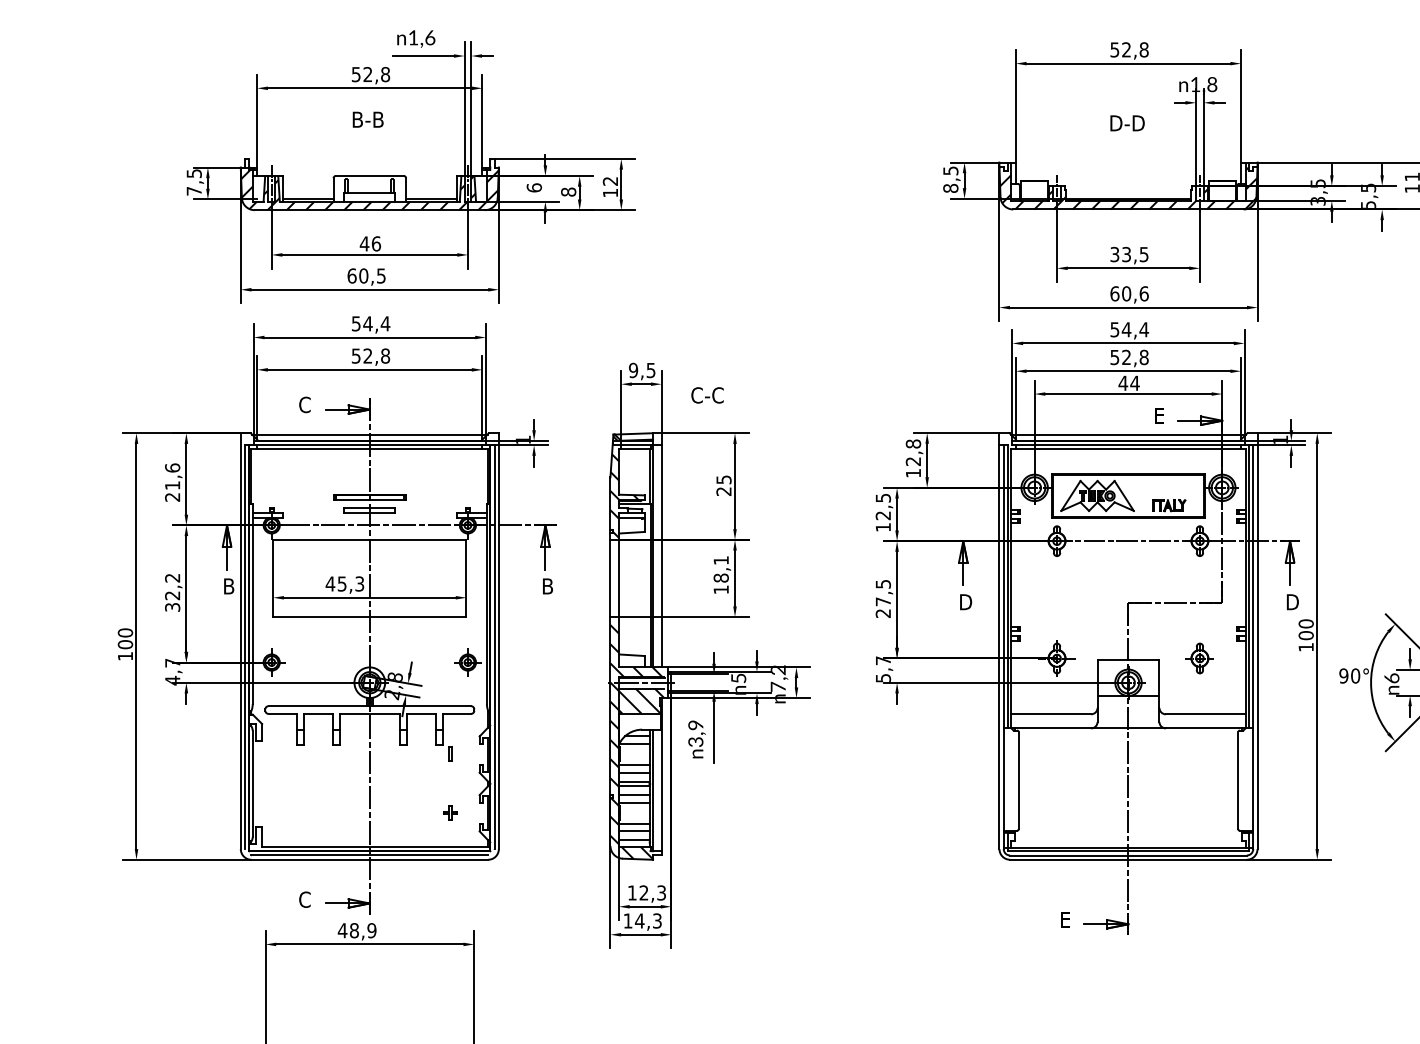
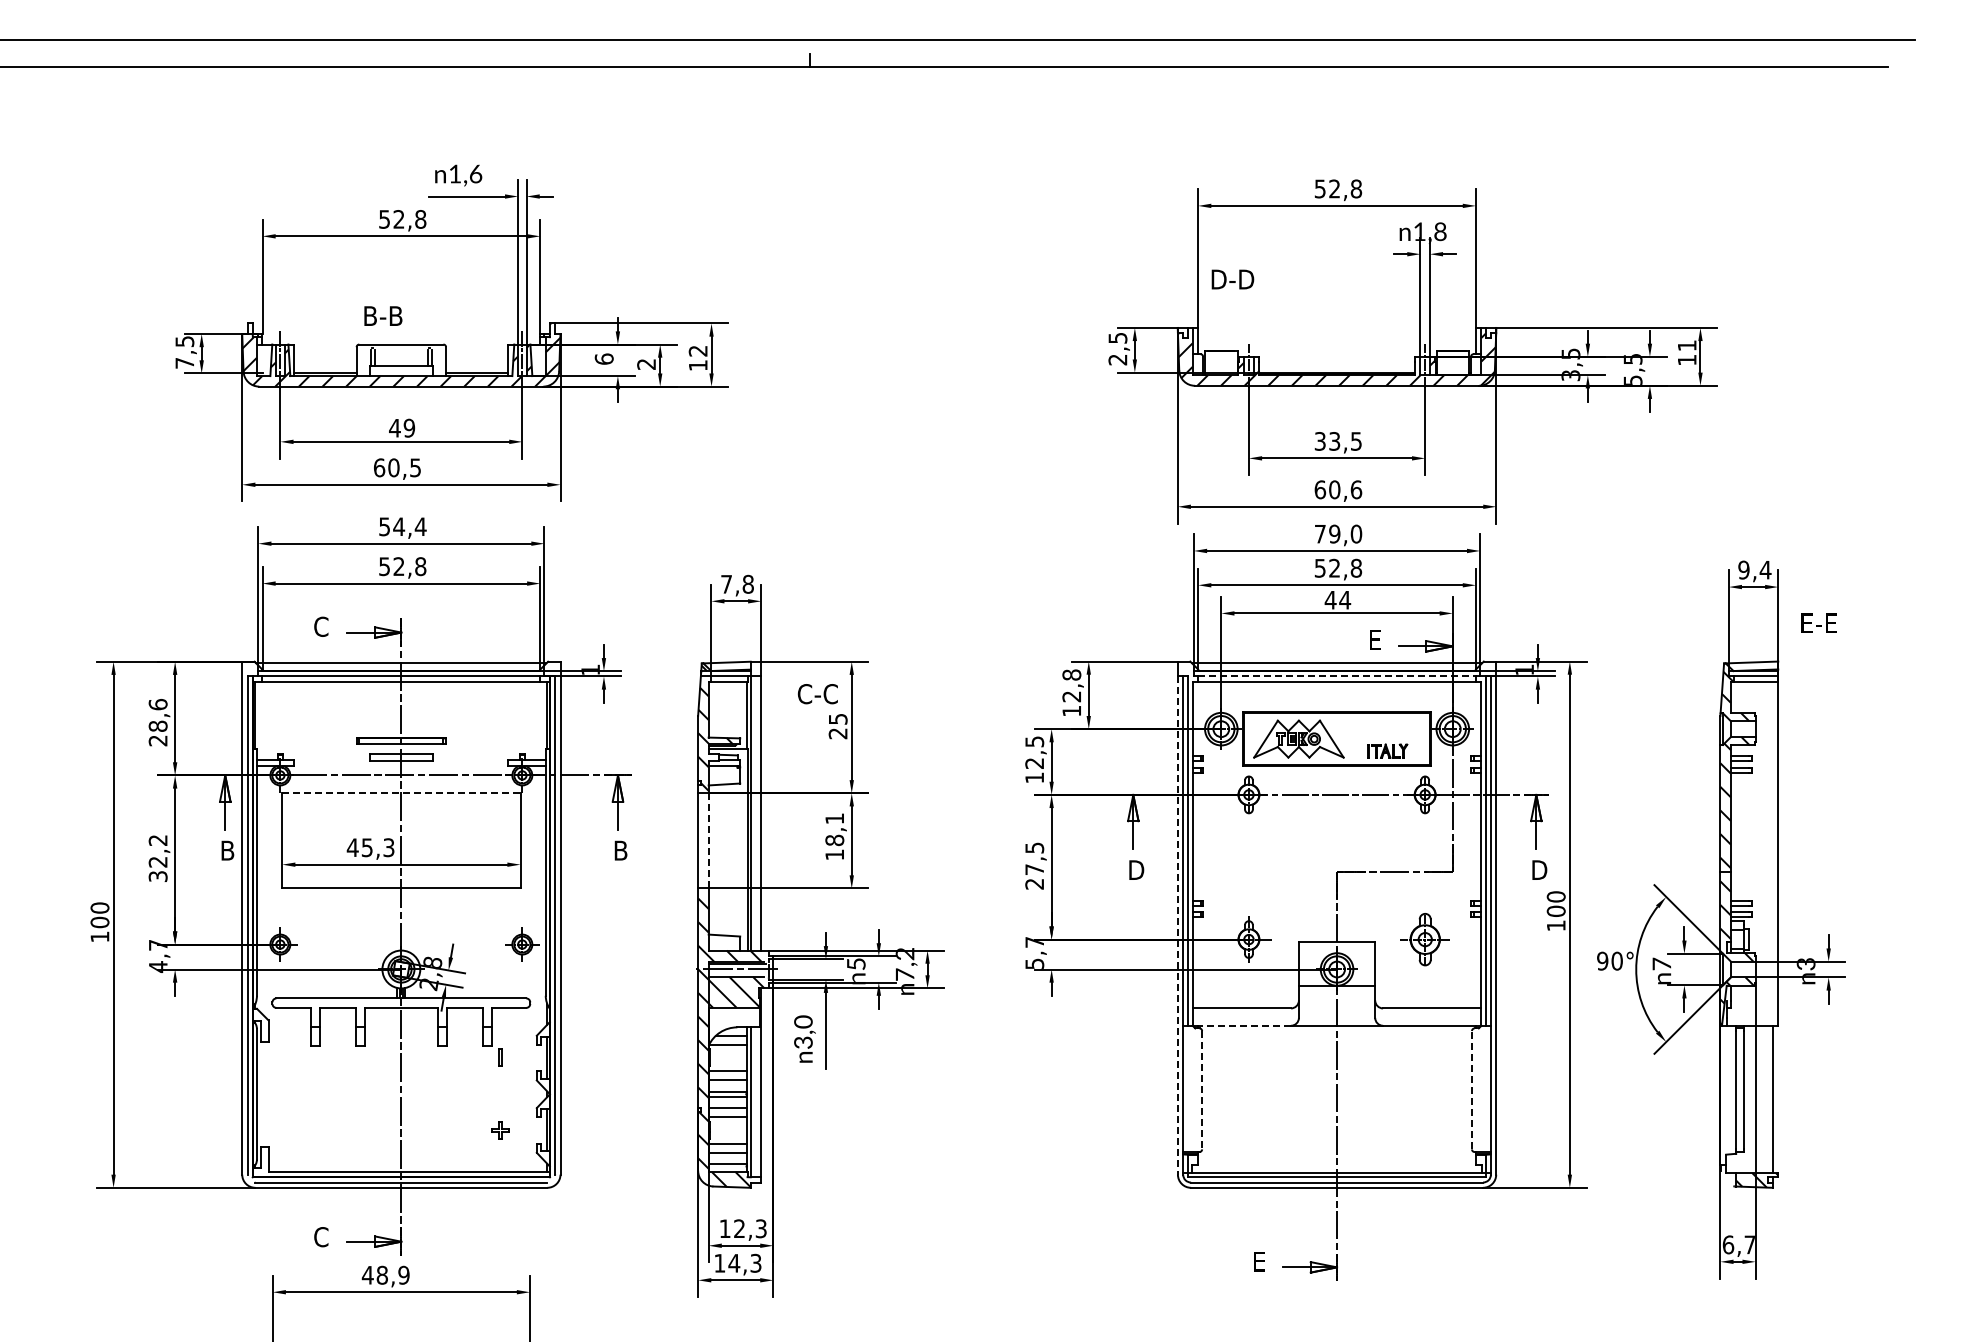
text: (368, 119) -> (383, 315), moved
text: (1127, 123) -> (1232, 279), moved
text: (950, 188) -> (1117, 359), 8,5 -> 2,5
text: (568, 191) -> (646, 363), 8 -> 2
text: (376, 243) -> (409, 427), 46 -> 49
text: (1129, 329) -> (1338, 533), 54,4 -> 79,0
text: (642, 369) -> (737, 583), 9,5 -> 7,8
text: (707, 395) -> (817, 694), moved
line: (1128, 445) -> (1337, 676), solid -> dashed
text: (172, 484) -> (157, 725), 21,6 -> 28,6
line: (369, 540) -> (401, 793), solid -> dashed
line: (618, 578) -> (708, 840), solid -> dashed
line: (999, 647) -> (1177, 926), solid -> dashed
part: (1199, 658) -> (1424, 939), size x1.4
text: (1391, 677) -> (1661, 963), 6 -> 7
text: (695, 724) -> (803, 1021), 3,9 -> 3,0
line: (1053, 728) -> (1244, 1025), solid -> dashed
line: (1019, 780) -> (1202, 1090), solid -> dashed
line: (1238, 780) -> (1472, 1089), solid -> dashed

